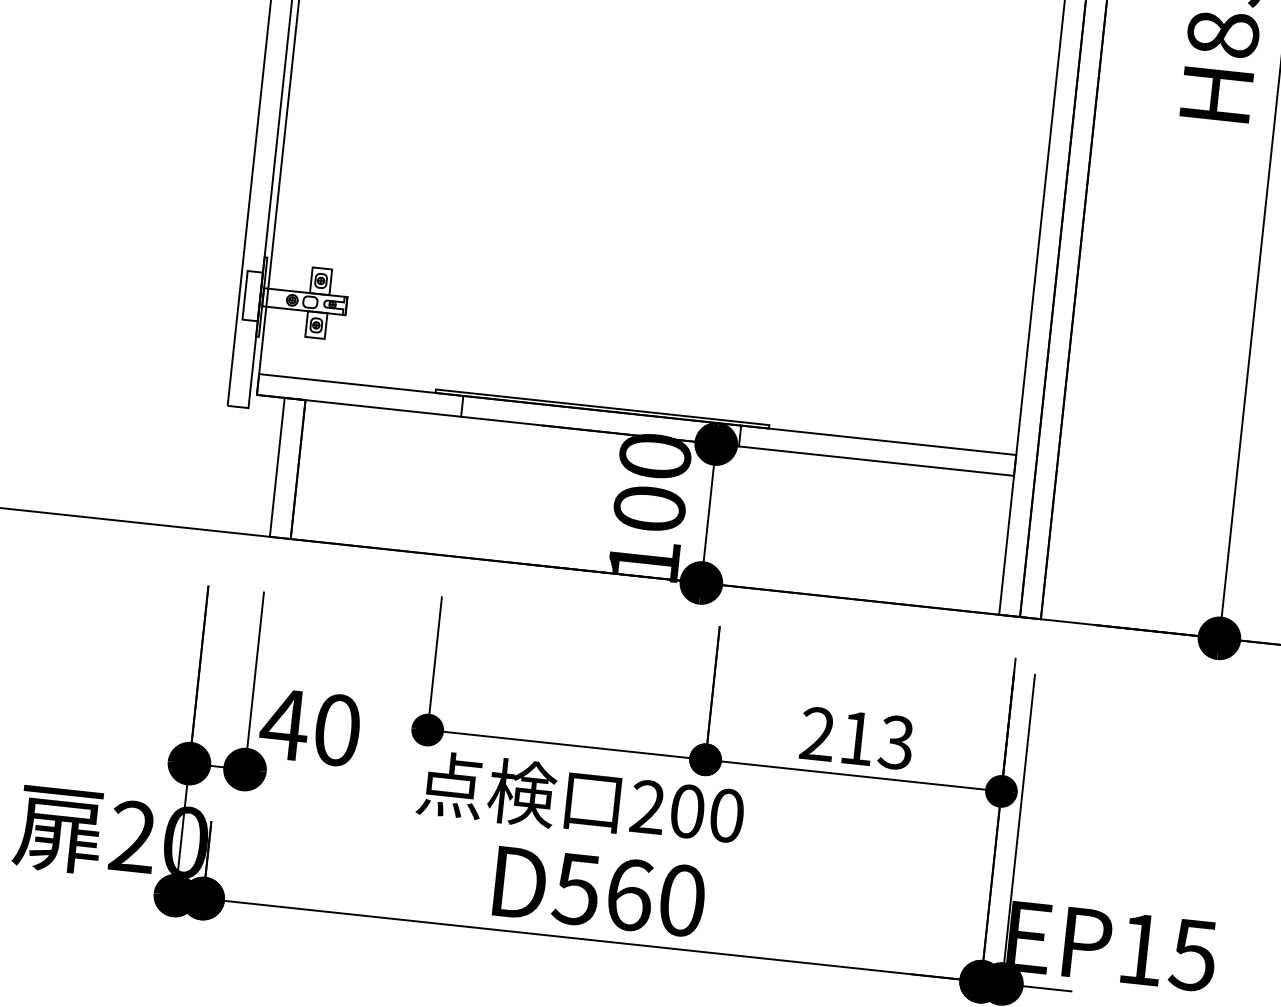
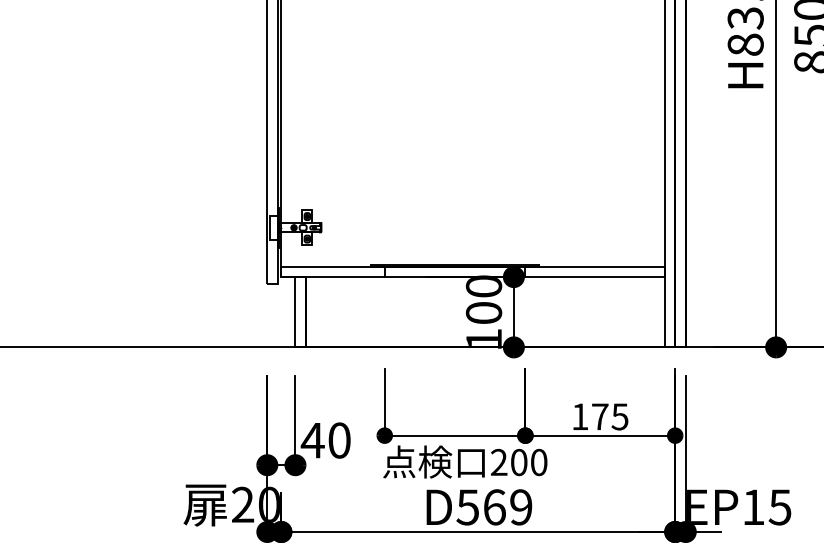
text: (857, 737) -> (600, 416), 213 -> 175
text: (682, 900) -> (521, 507), D560 -> D569

